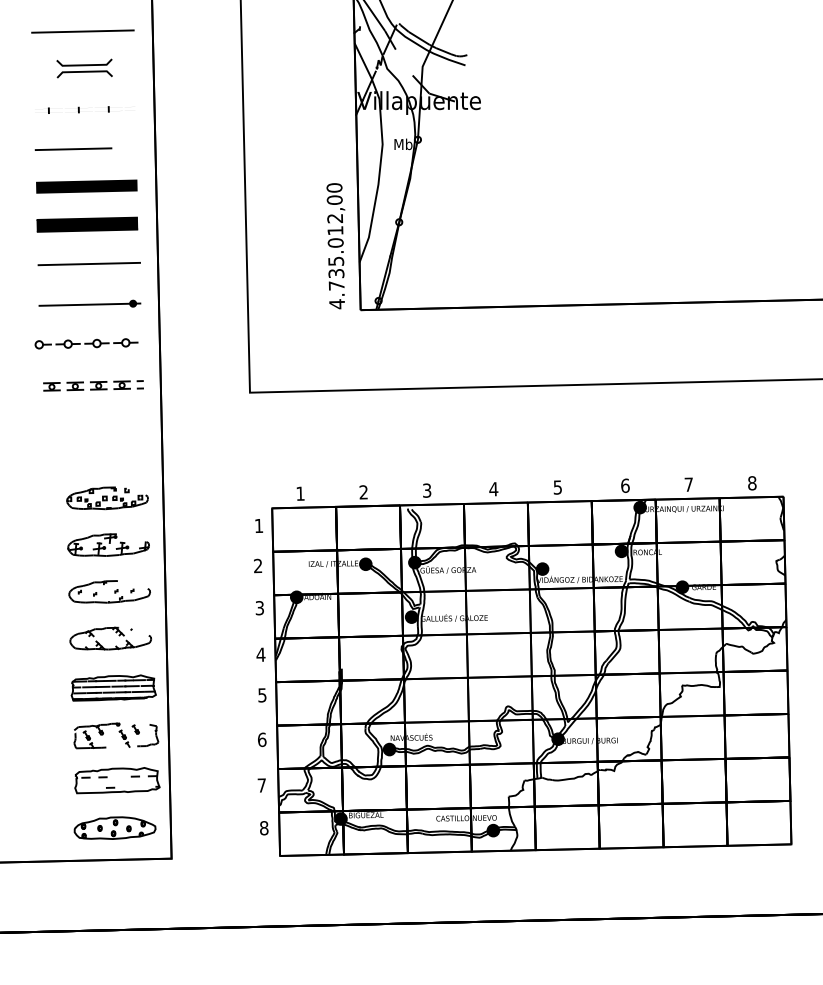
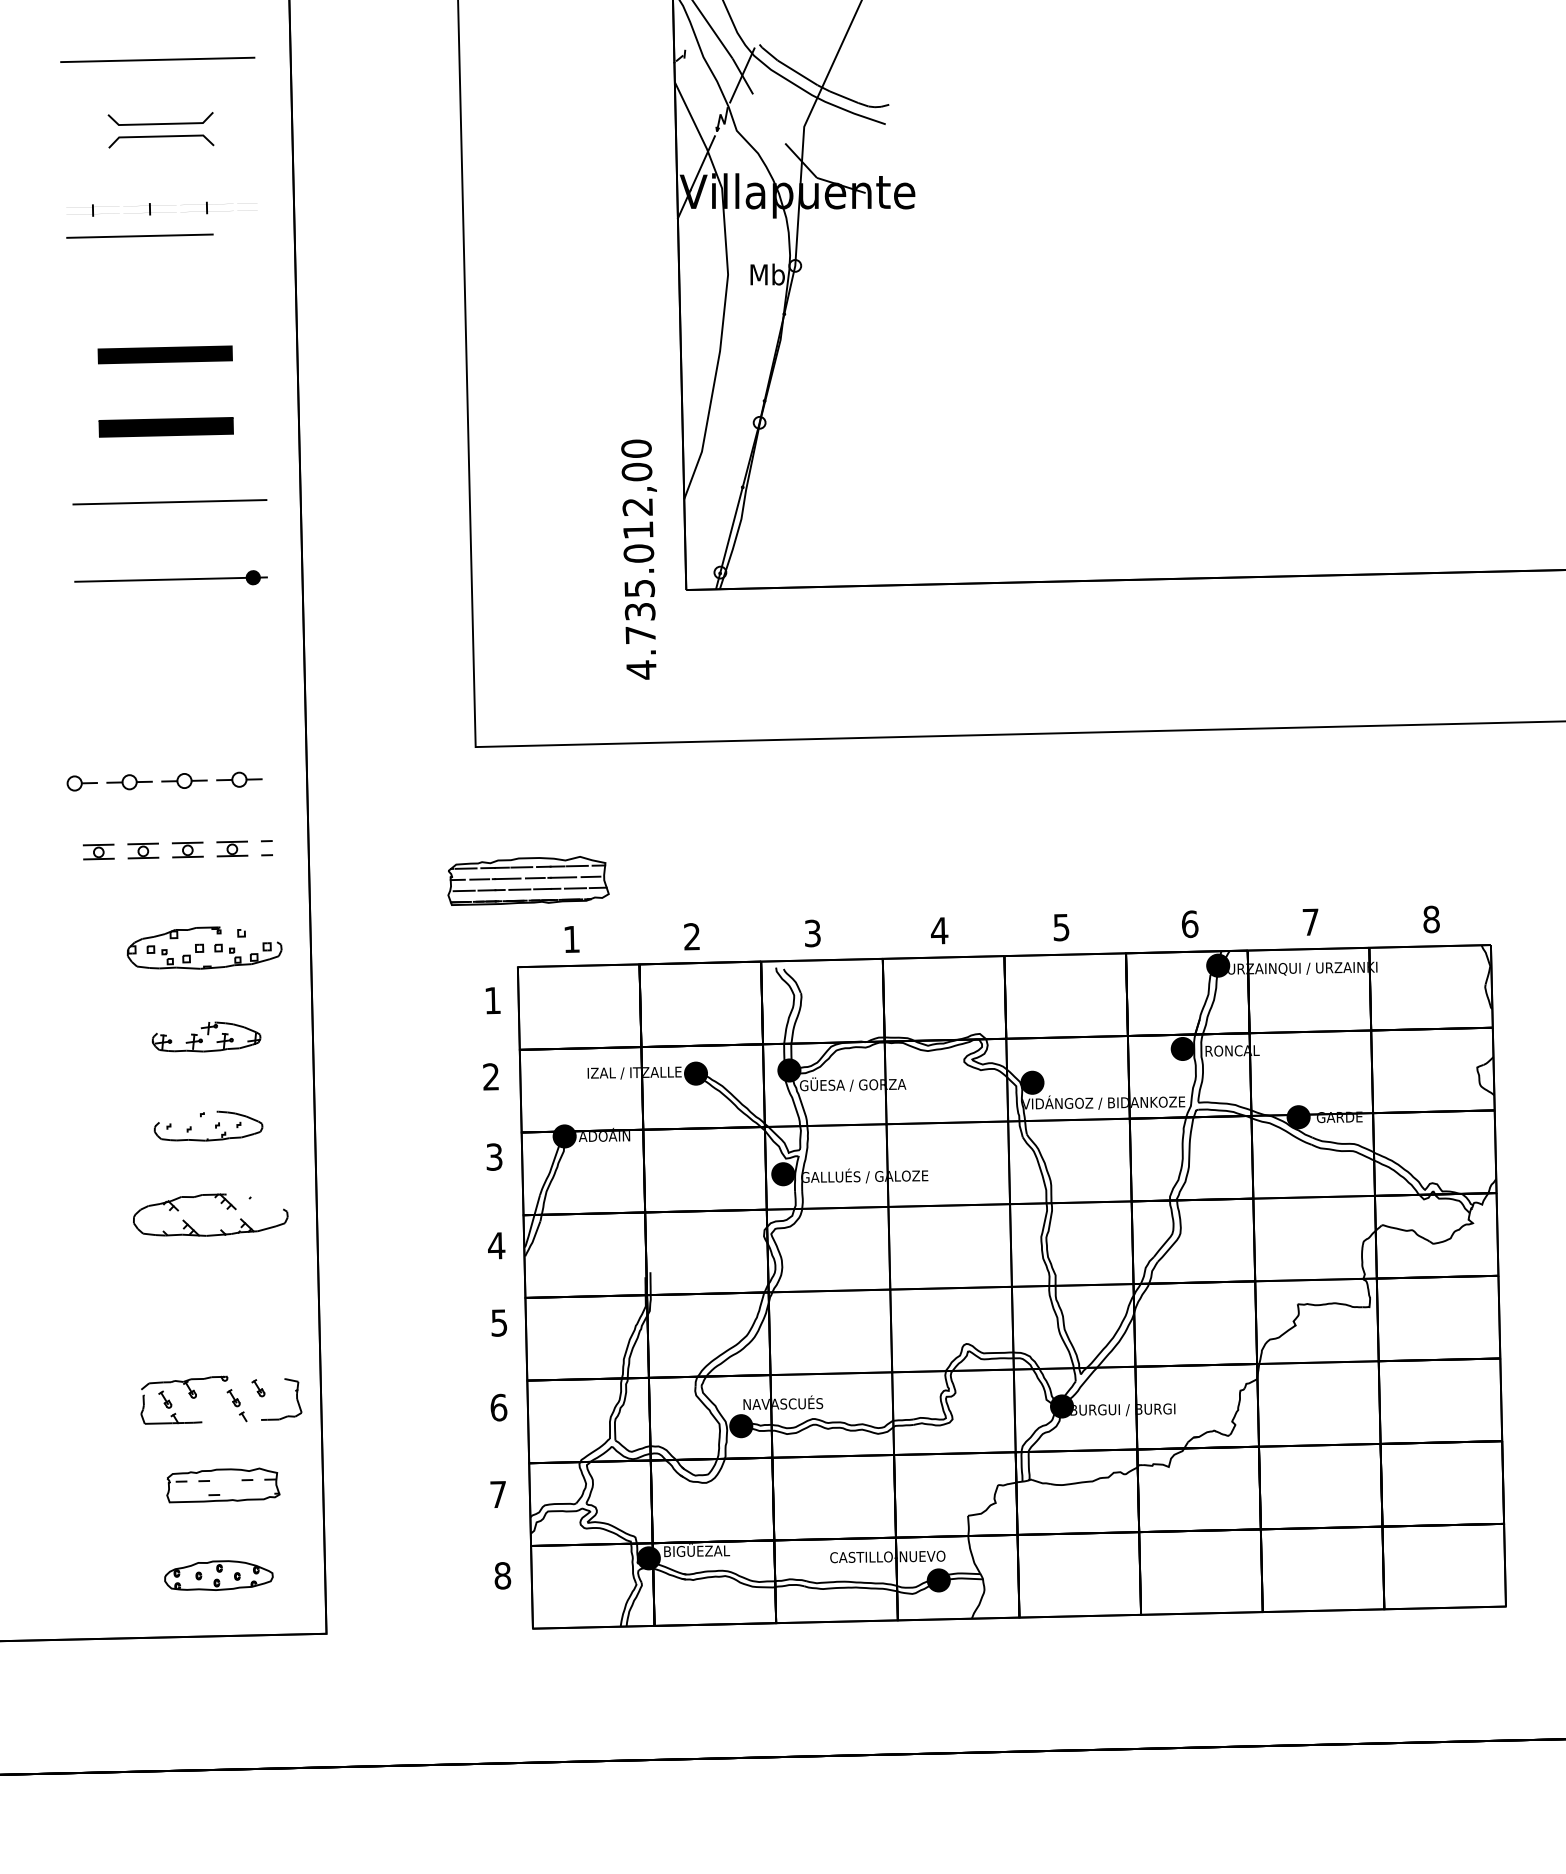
line: (73, 148) -> (139, 234), moved
part: (86, 186) -> (164, 354), size x0.7
part: (87, 224) -> (166, 427), size x0.7
text: (335, 246) -> (638, 560), moved
part: (86, 343) -> (164, 780), moved
part: (93, 385) -> (177, 849), moved
part: (108, 544) -> (206, 1035), size x0.7
part: (109, 591) -> (208, 1125), size x0.7
part: (113, 687) -> (528, 879), moved
part: (117, 780) -> (223, 1485), size x0.7
part: (114, 827) -> (217, 1574), size x0.7

